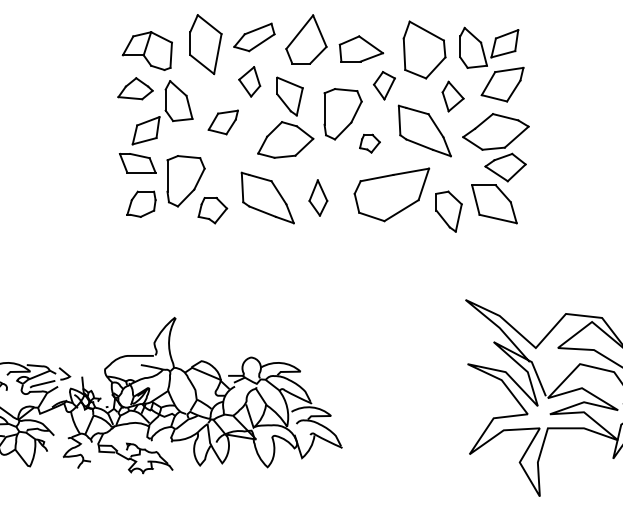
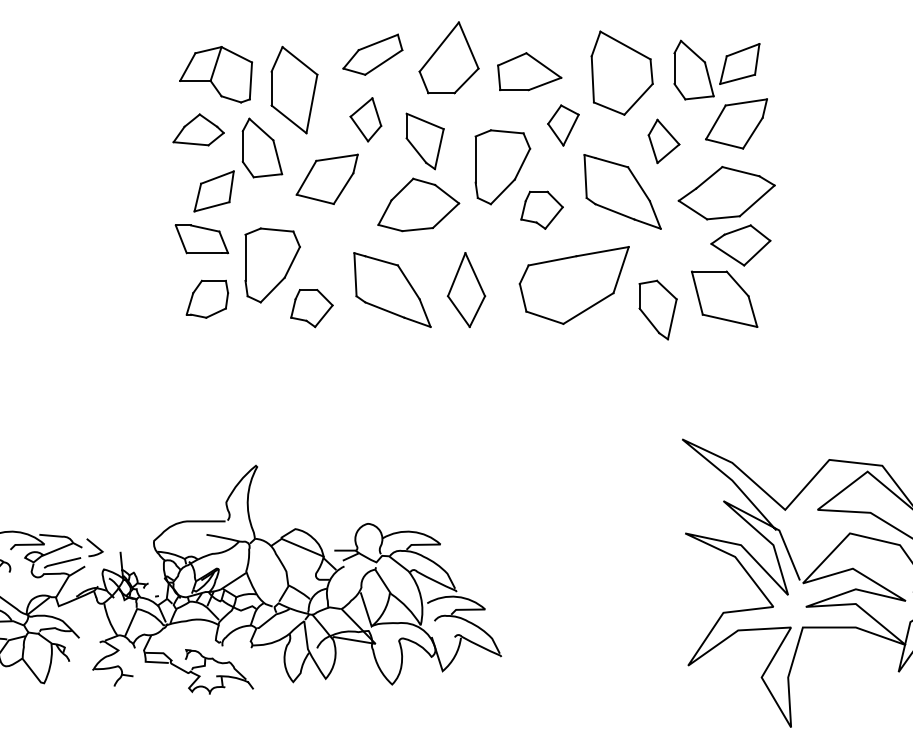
part: (205, 44) -> (293, 89), moved
part: (223, 122) -> (327, 179), size x1.43
part: (369, 143) -> (541, 210), size x1.43
part: (318, 197) -> (466, 289), size x1.43

